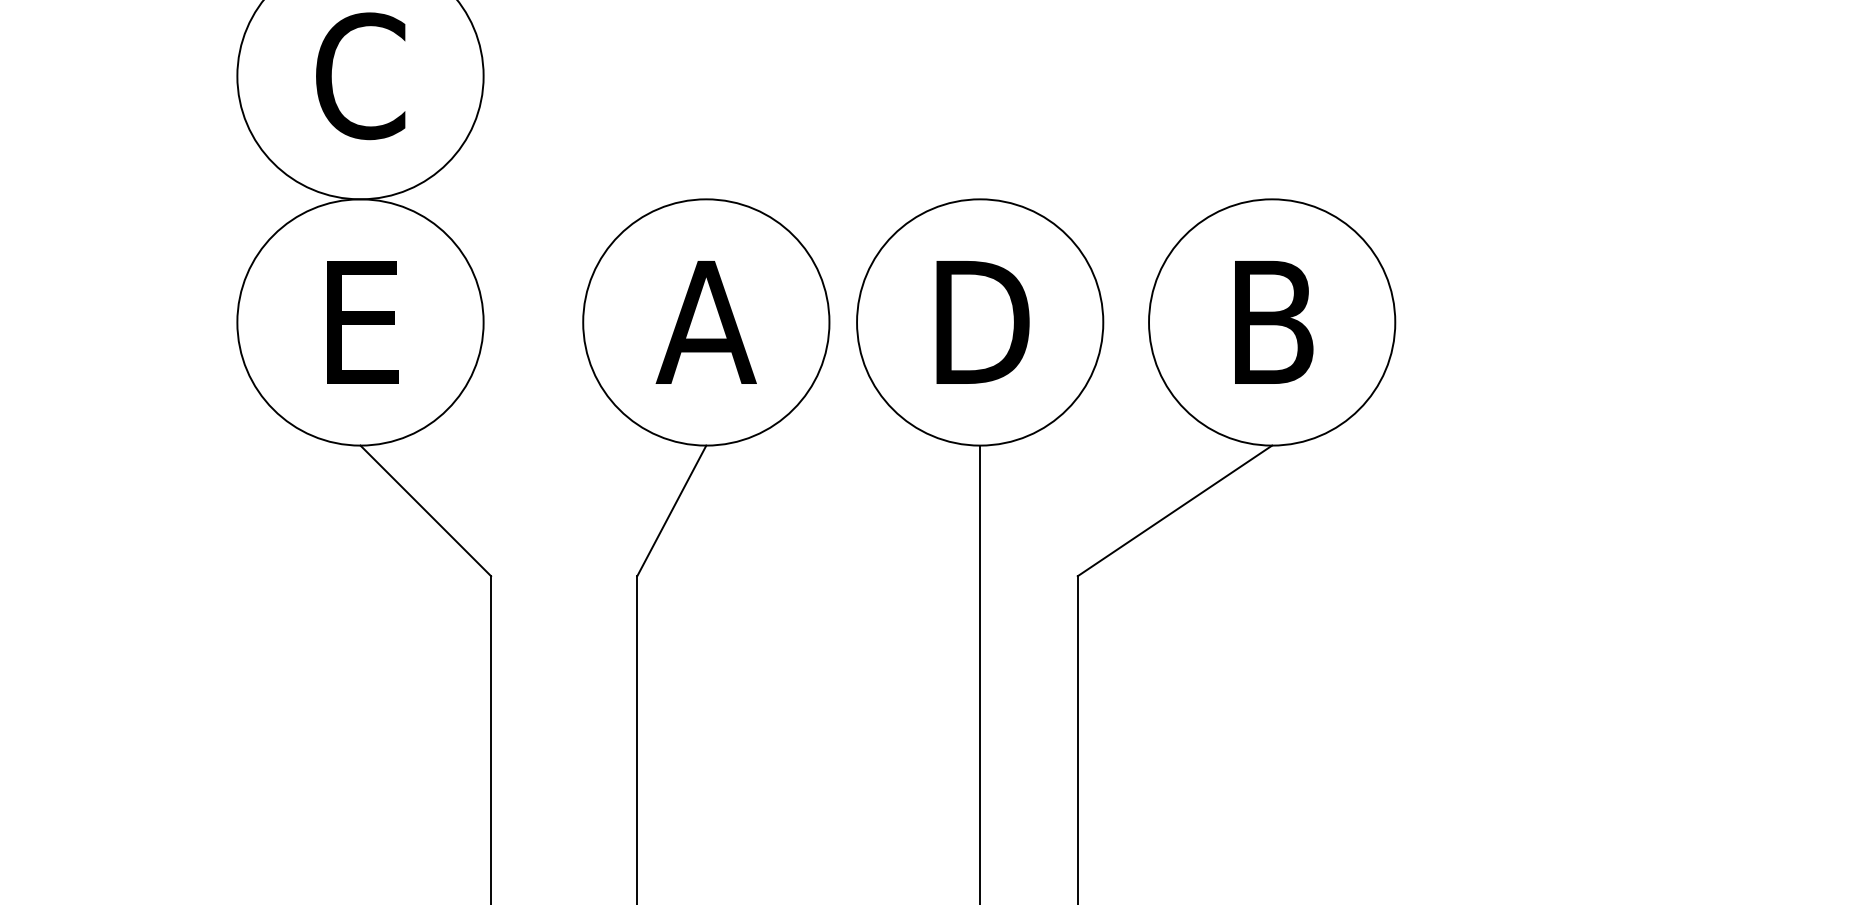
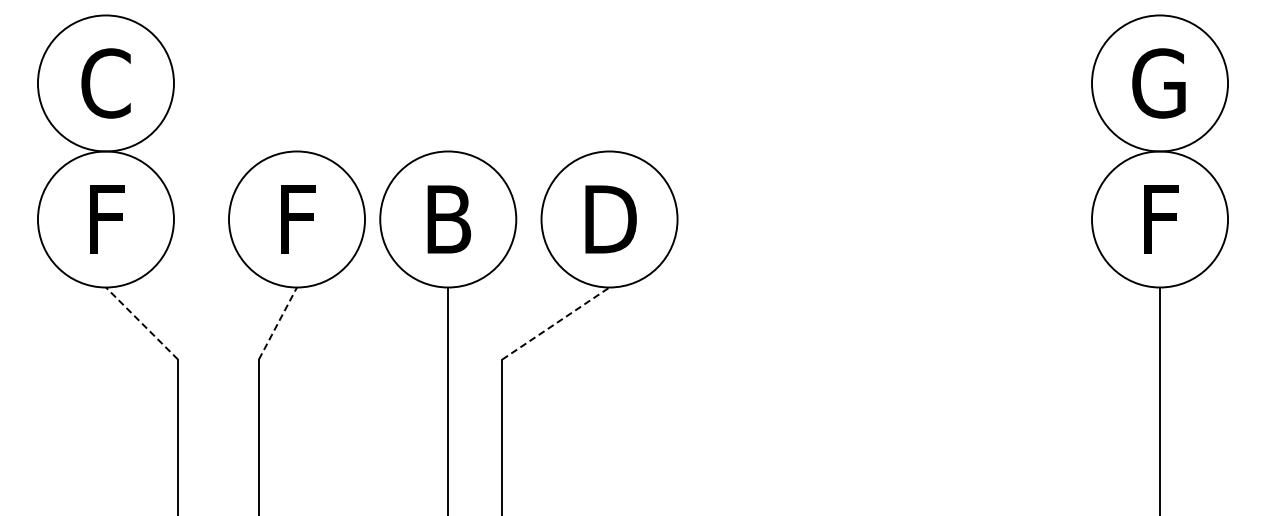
text: (363, 322) -> (107, 219), E -> F
text: (705, 322) -> (296, 219), A -> F
text: (982, 322) -> (449, 219), D -> B
text: (1273, 322) -> (610, 219), B -> D
line: (424, 510) -> (141, 323), solid -> dashed
line: (671, 510) -> (277, 323), solid -> dashed
line: (1174, 510) -> (555, 323), solid -> dashed

